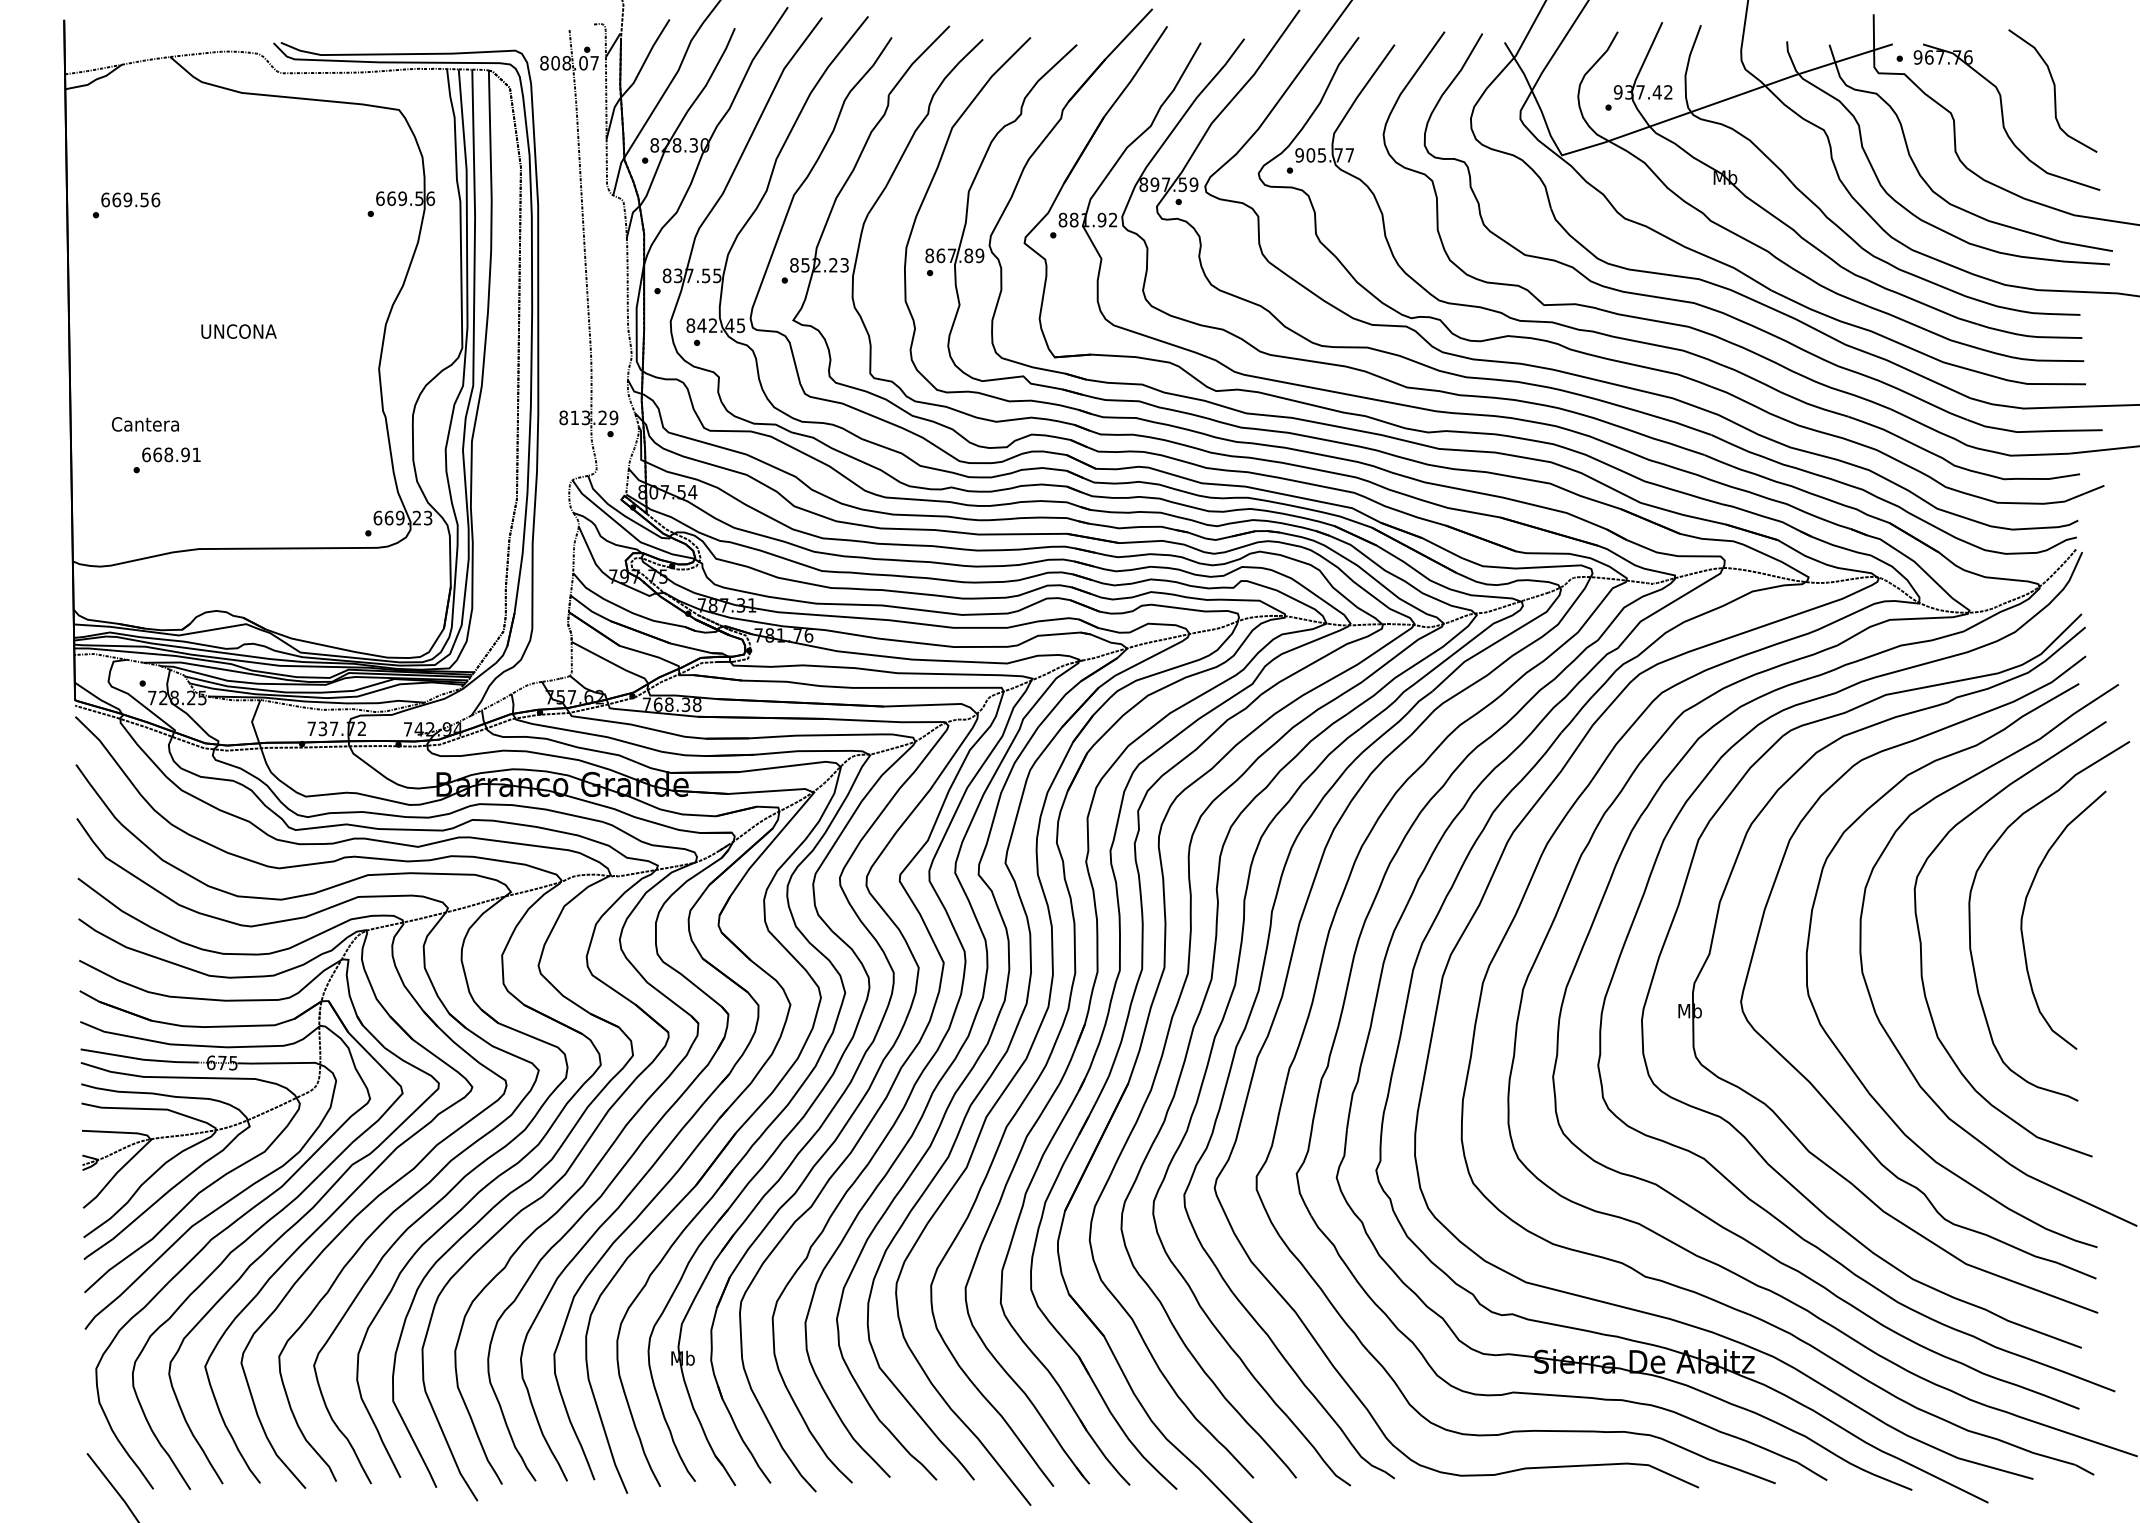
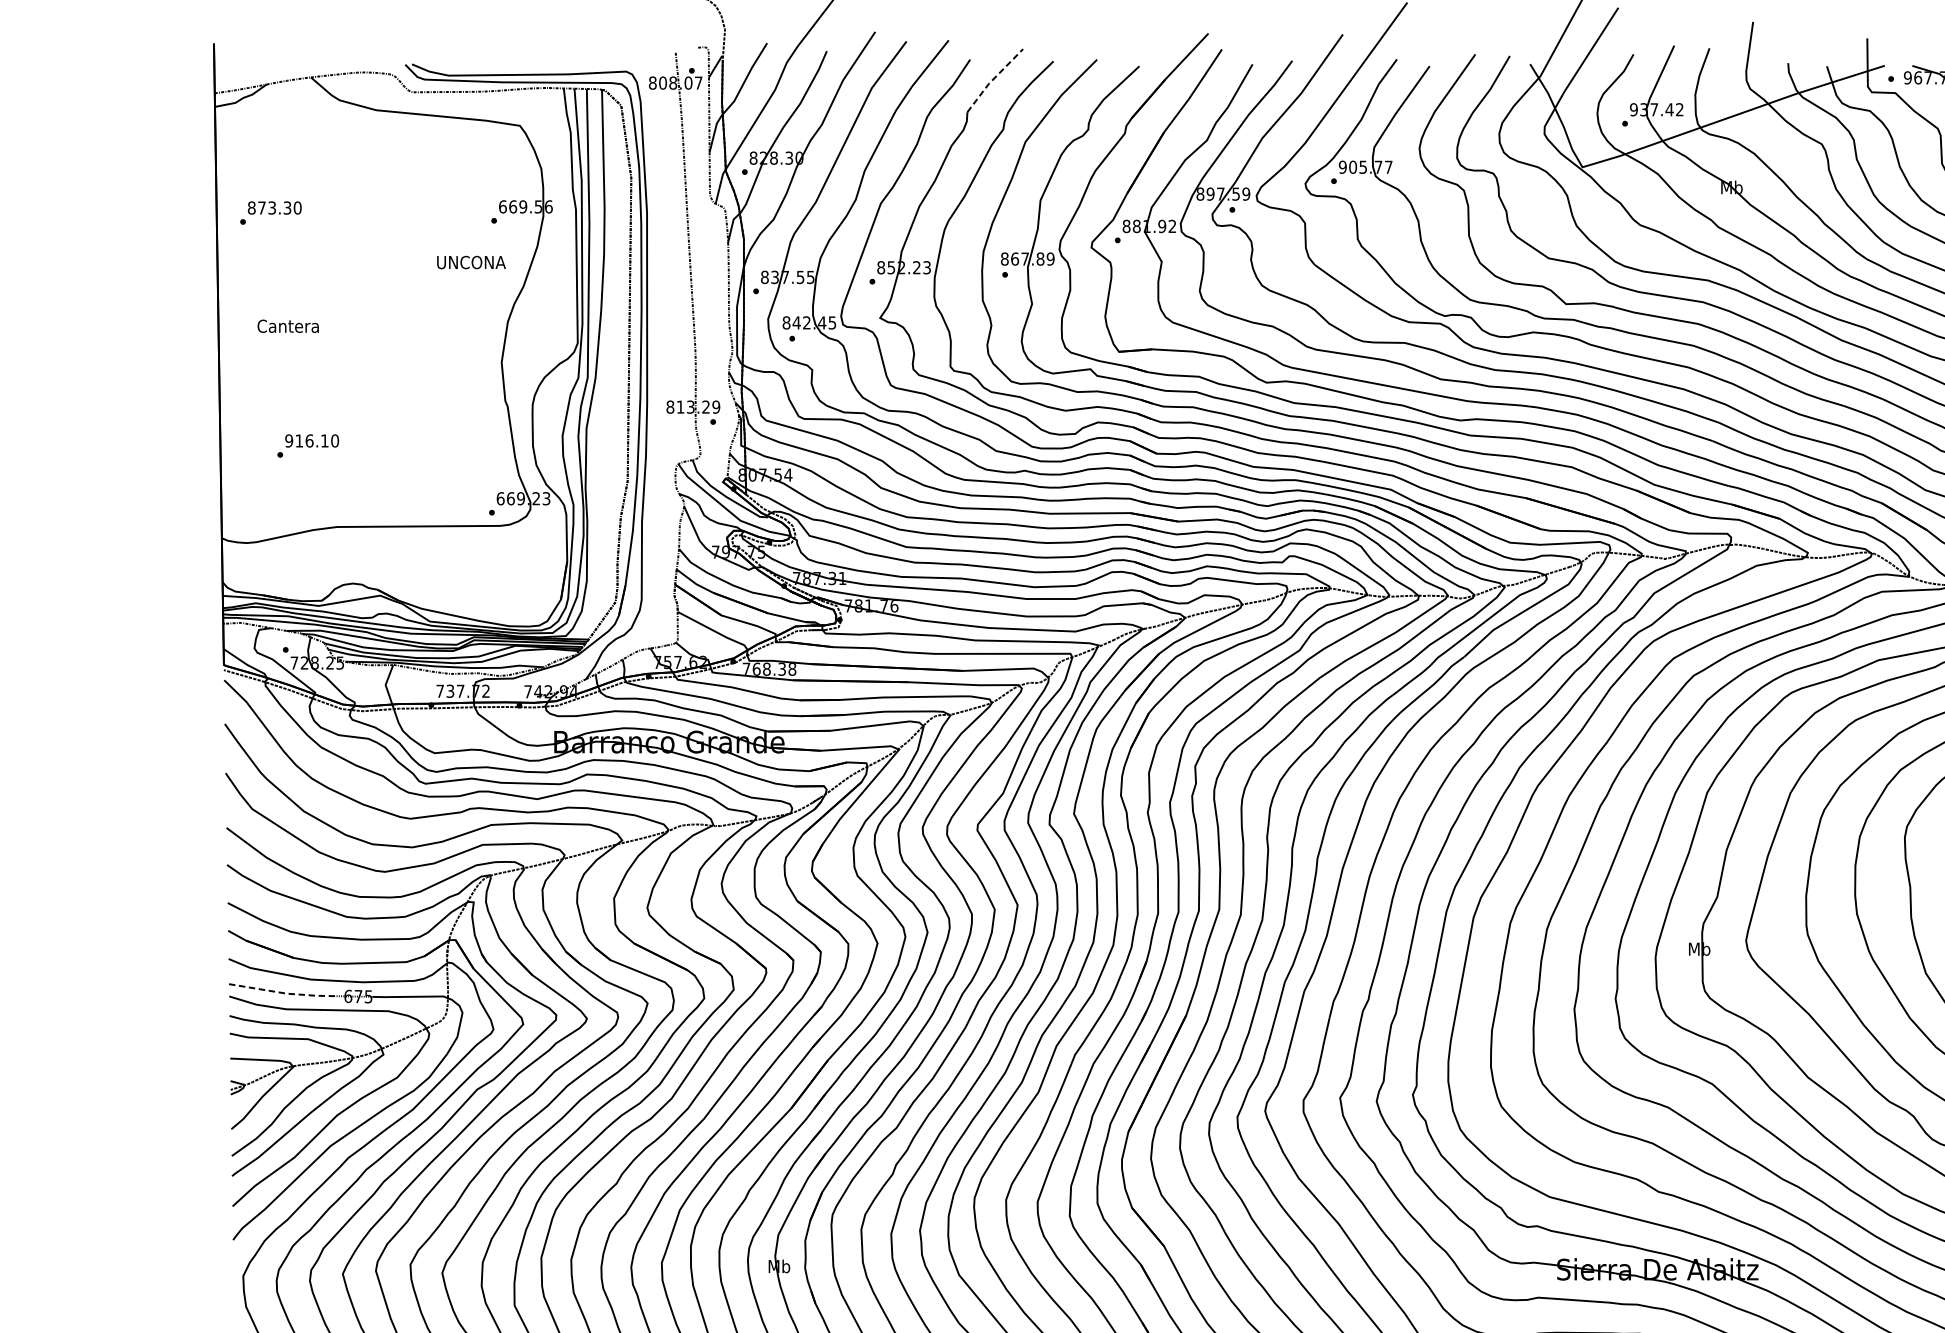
line: (917, 59) -> (993, 79), solid -> dashed
text: (130, 199) -> (274, 207), 669.56 -> 873.30
text: (238, 331) -> (471, 262), moved
text: (144, 424) -> (287, 326), moved
text: (171, 454) -> (312, 440), 668.91 -> 916.10
line: (140, 1059) -> (283, 993), solid -> dashed

